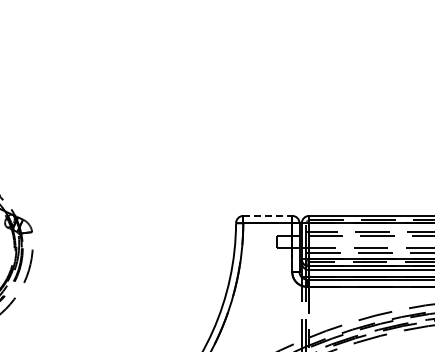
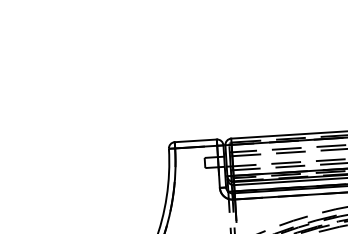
line: (268, 215) -> (196, 140), dashed -> solid

